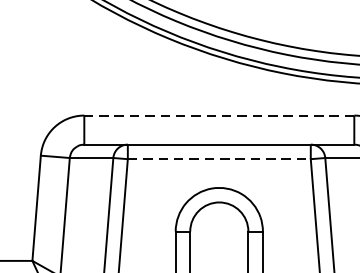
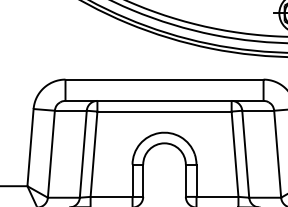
line: (219, 115) -> (164, 79), dashed -> solid
line: (220, 159) -> (165, 111), dashed -> solid

